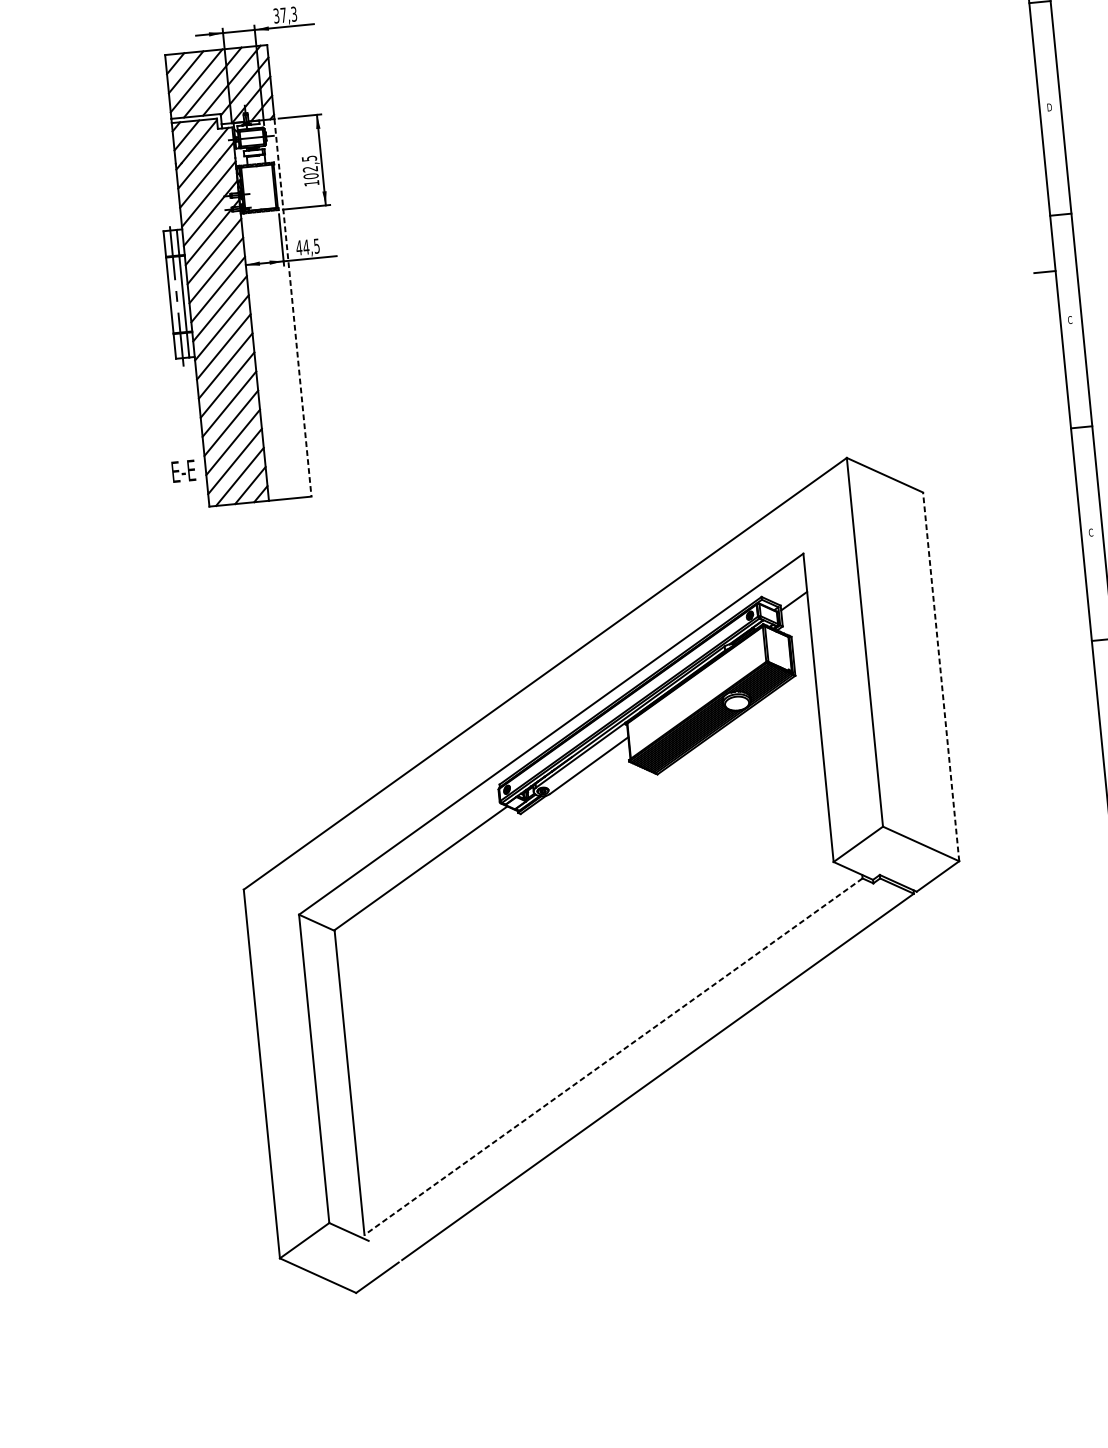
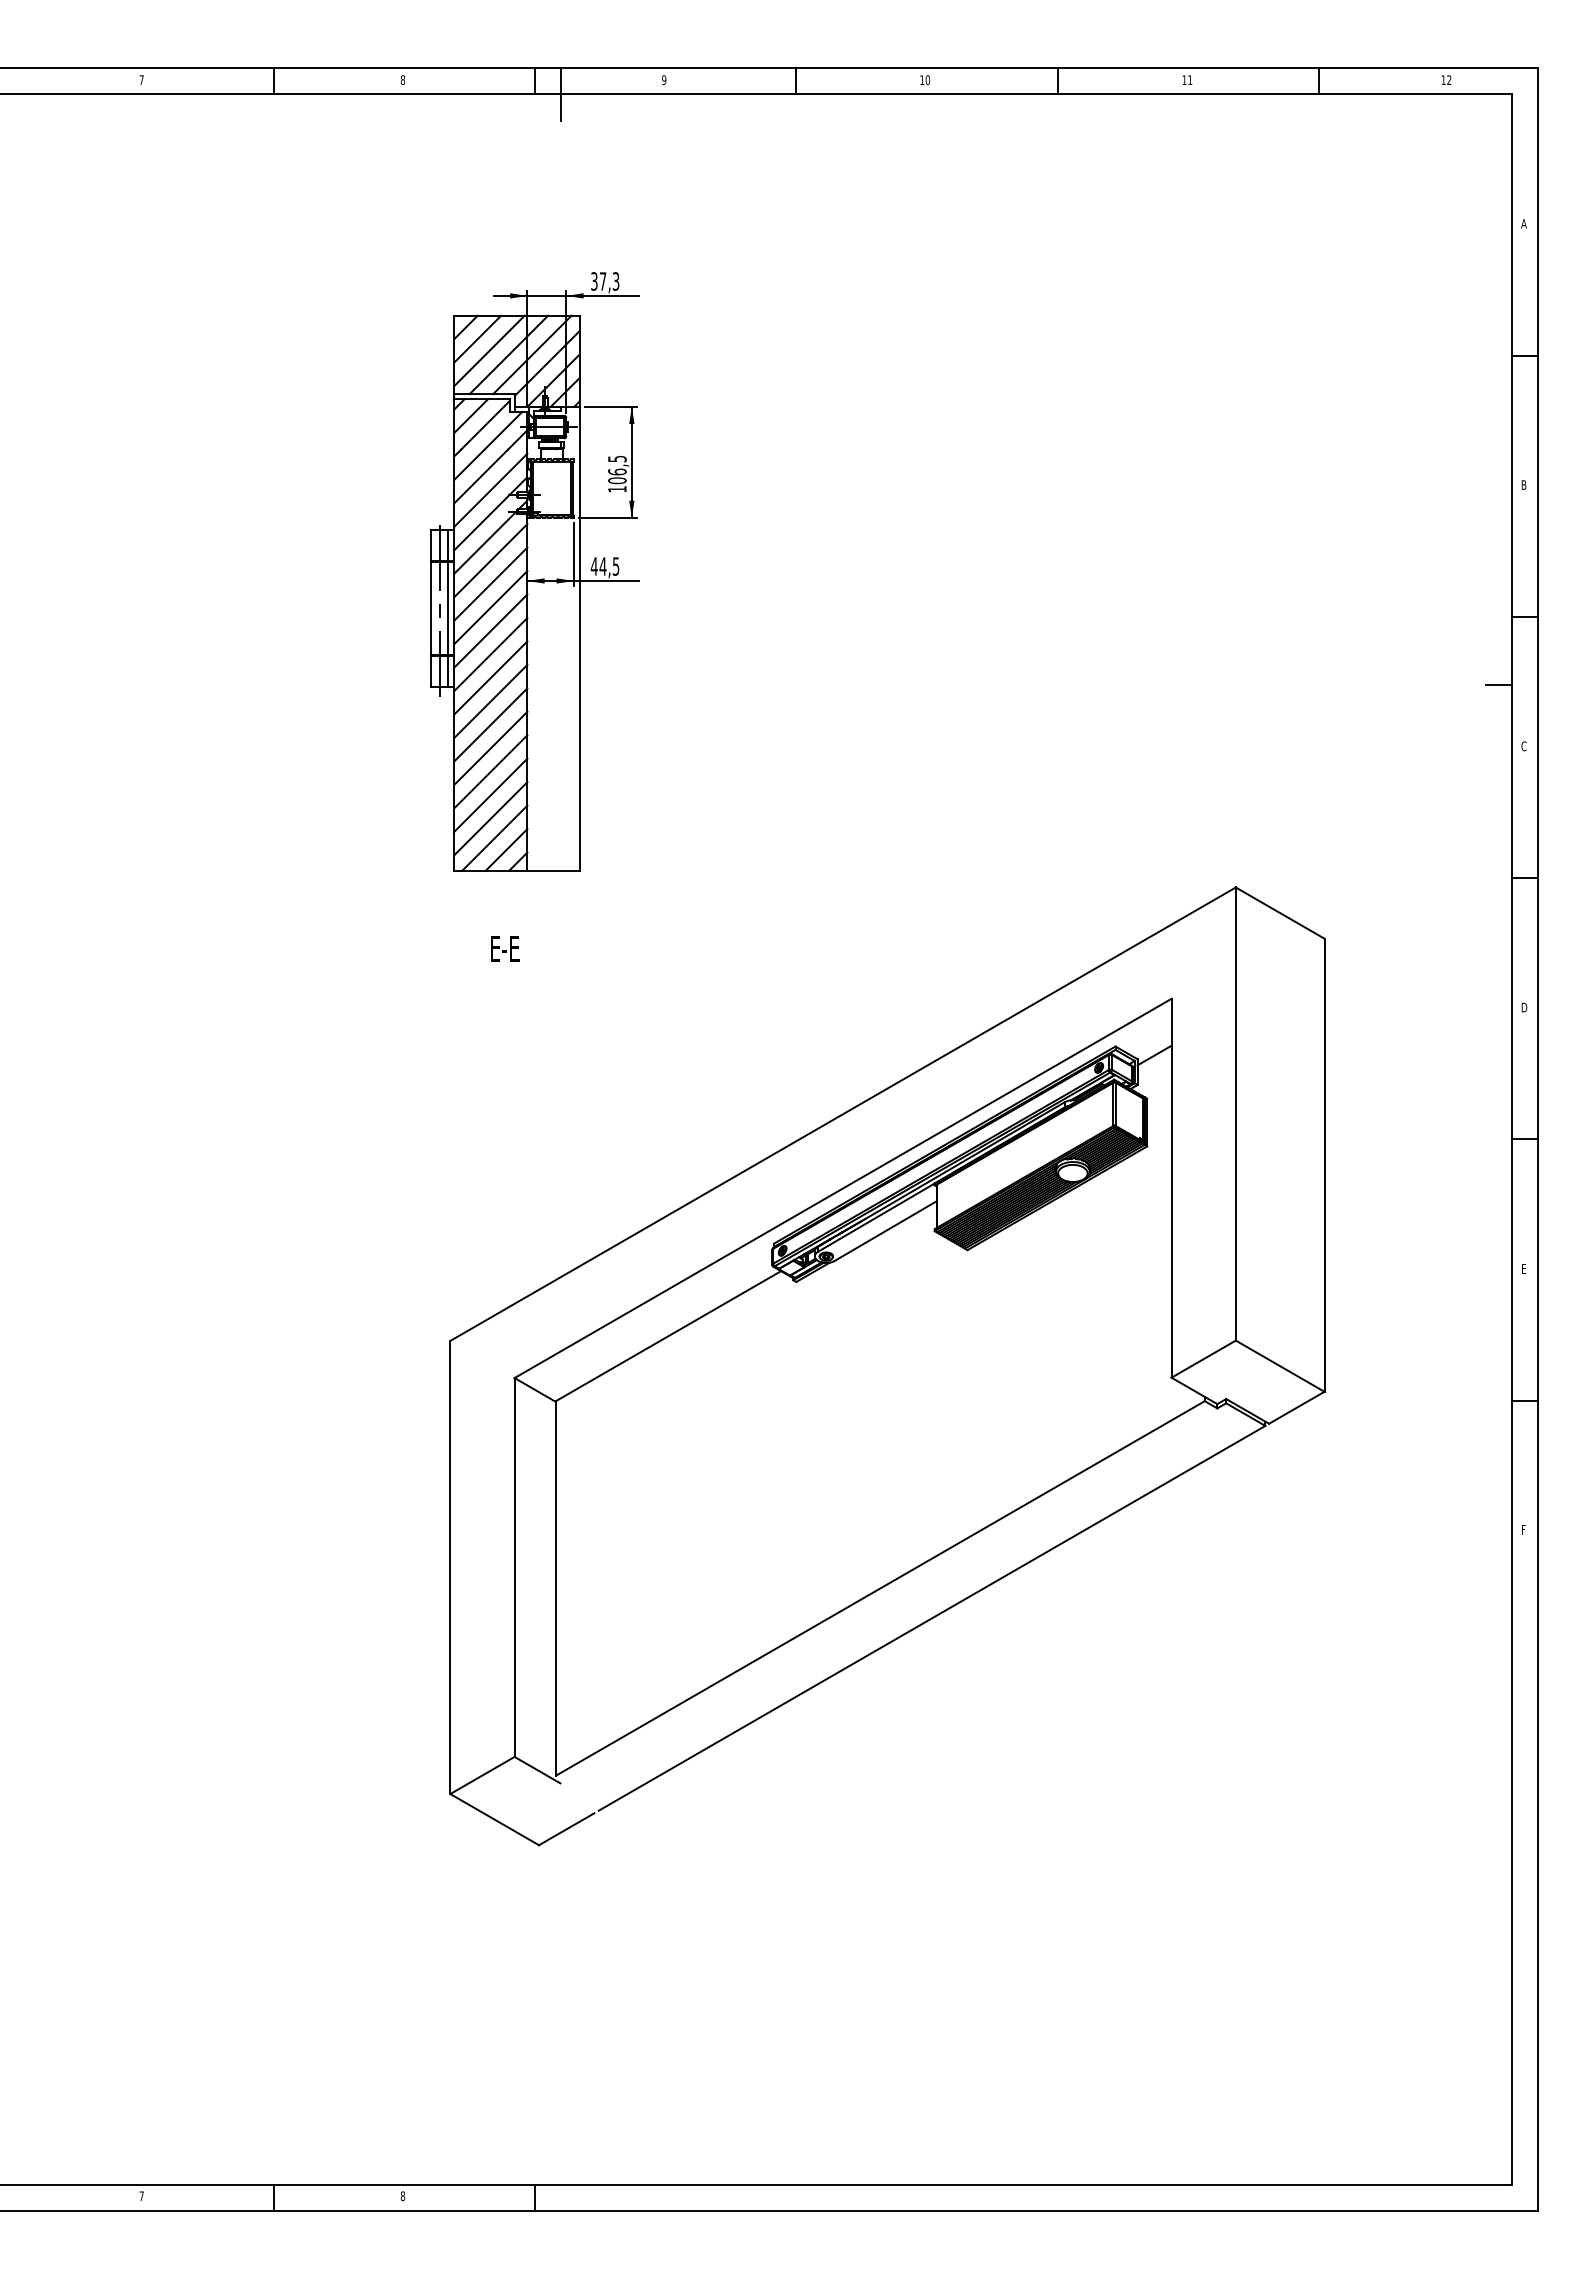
text: (1049, 106) -> (1524, 484), D -> B
text: (310, 168) -> (617, 471), 102,5 -> 106,5
line: (292, 307) -> (579, 638), dashed -> solid
text: (184, 471) -> (505, 948), moved
text: (1091, 532) -> (1524, 1007), C -> D
line: (941, 677) -> (1324, 1165), dashed -> solid
line: (613, 1056) -> (880, 1588), dashed -> solid

